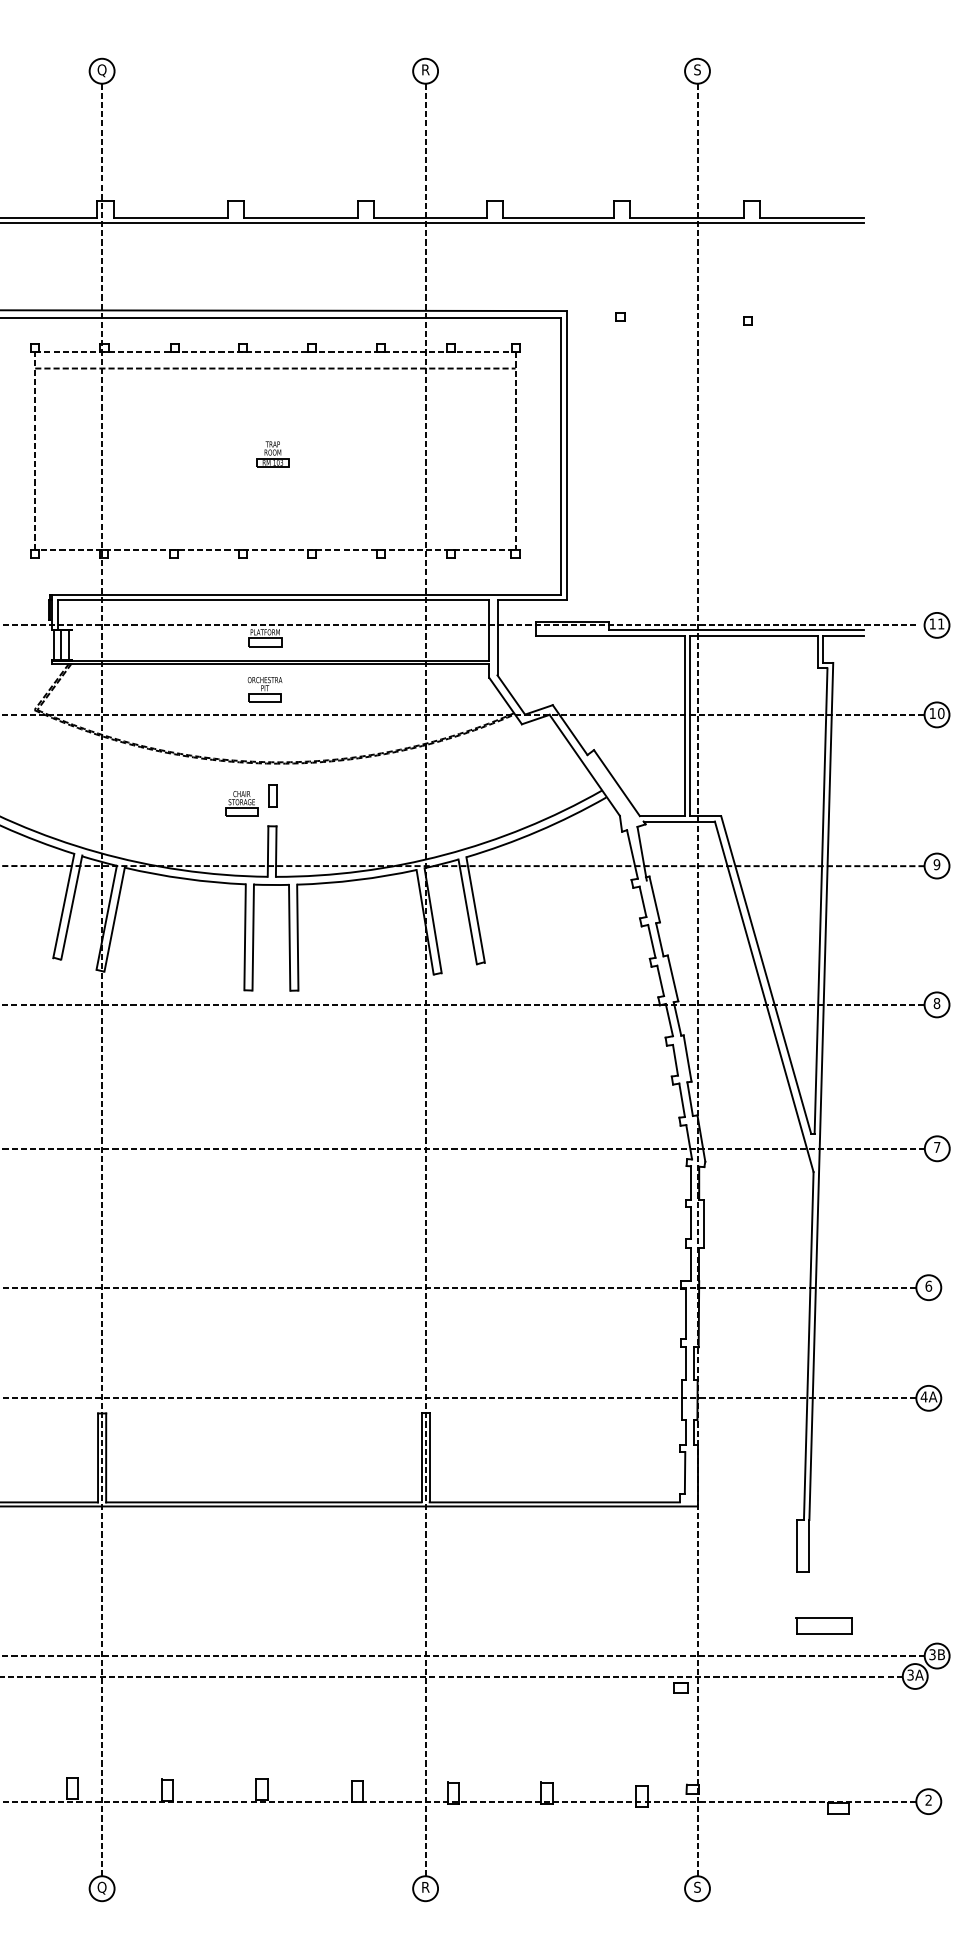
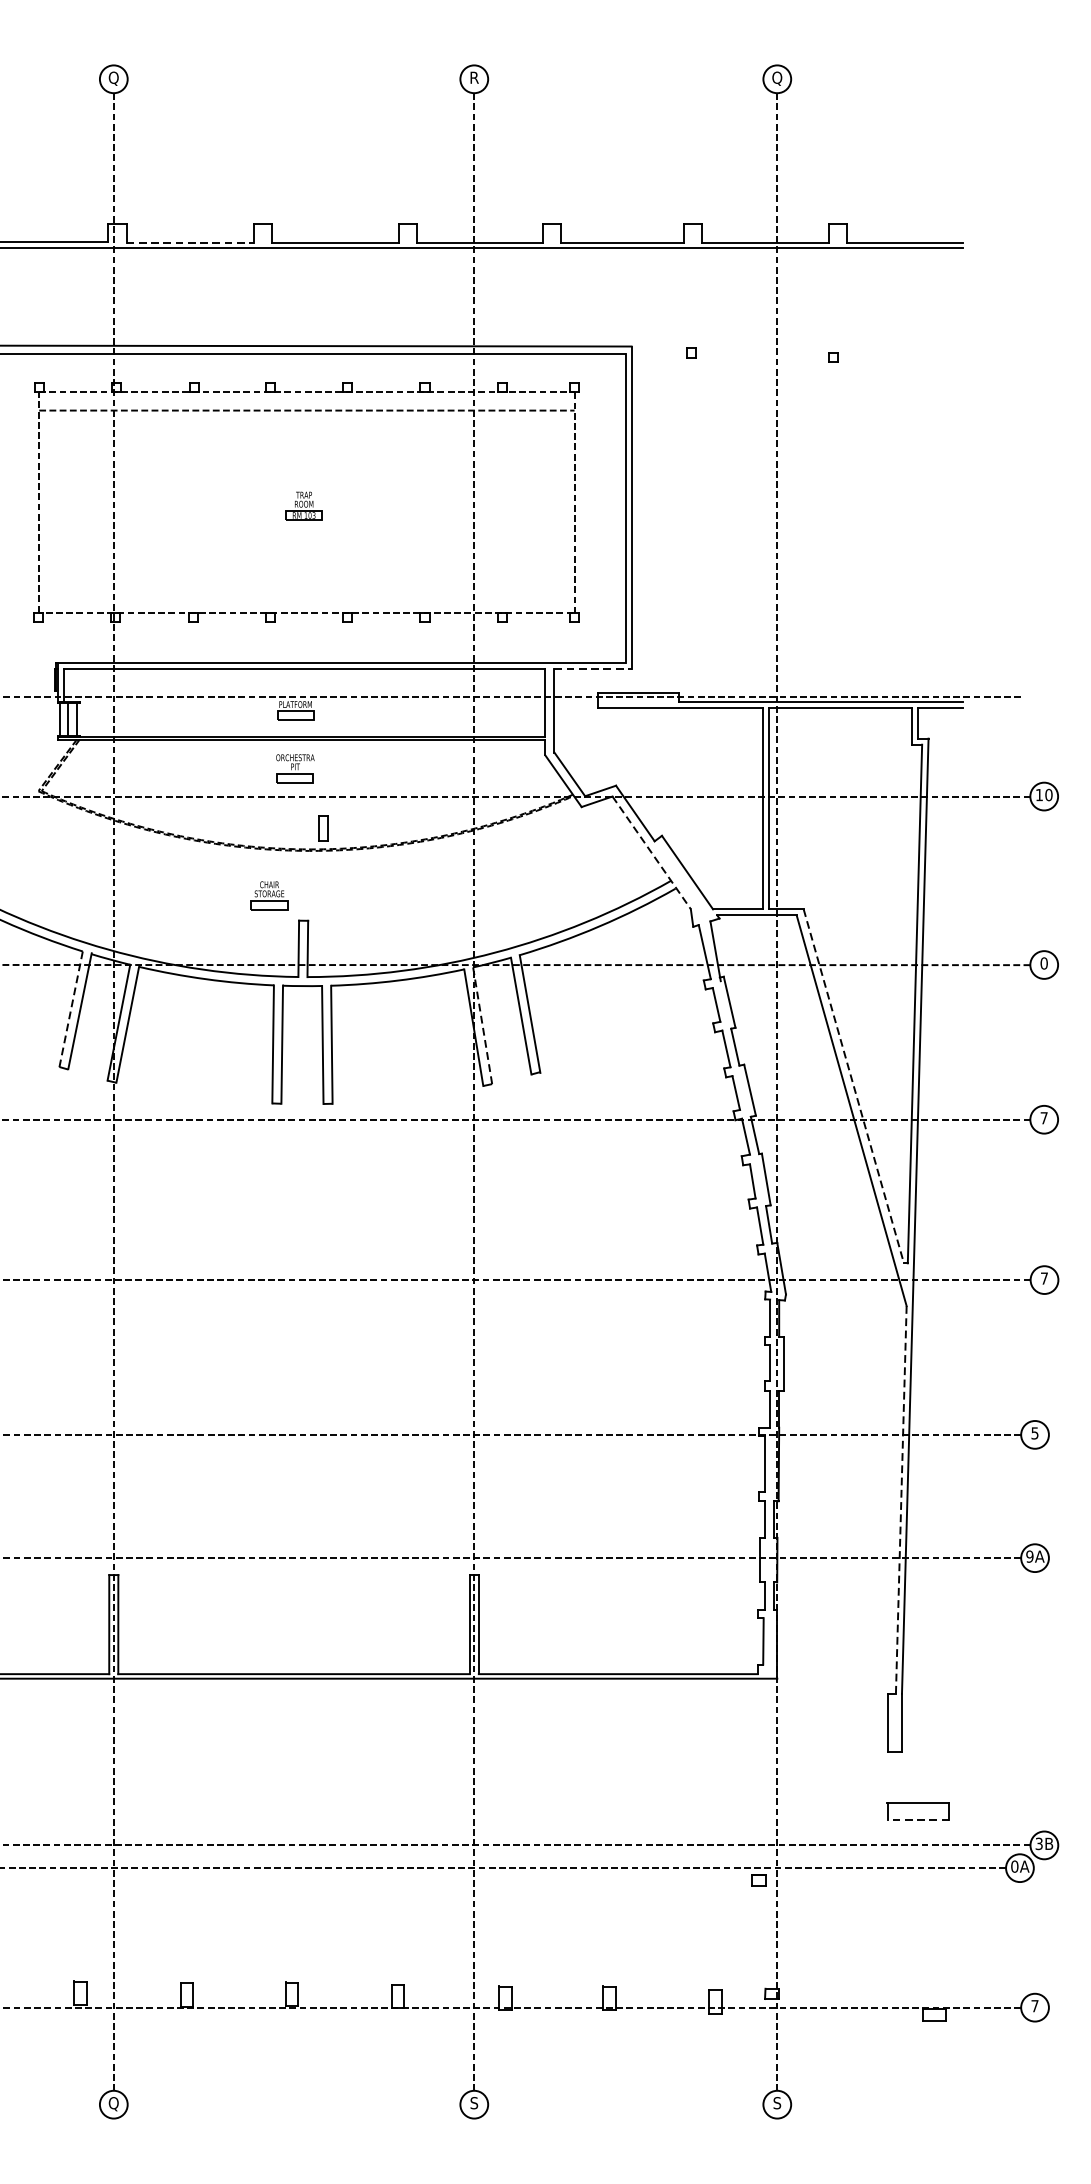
text: (697, 70) -> (777, 78), S -> Q
line: (171, 217) -> (191, 242), solid -> dashed
line: (532, 600) -> (593, 669), solid -> dashed
part: (936, 625) -> (1043, 696), removed
line: (584, 765) -> (651, 852), solid -> dashed
part: (272, 795) -> (322, 828), moved
text: (936, 864) -> (1043, 963), 9 -> 0
line: (63, 906) -> (70, 1010), solid -> dashed
line: (433, 921) -> (483, 1026), solid -> dashed
line: (766, 975) -> (854, 1086), solid -> dashed
text: (936, 1003) -> (1043, 1118), 8 -> 7
text: (928, 1285) -> (1034, 1432), 6 -> 5
line: (808, 1346) -> (900, 1500), solid -> dashed
text: (923, 1396) -> (1029, 1556), 4A -> 9A
line: (824, 1633) -> (918, 1820), solid -> dashed
text: (910, 1674) -> (1014, 1865), 3A -> 0A
text: (928, 1799) -> (1034, 2005), 2 -> 7
text: (425, 1886) -> (474, 2102), R -> S

